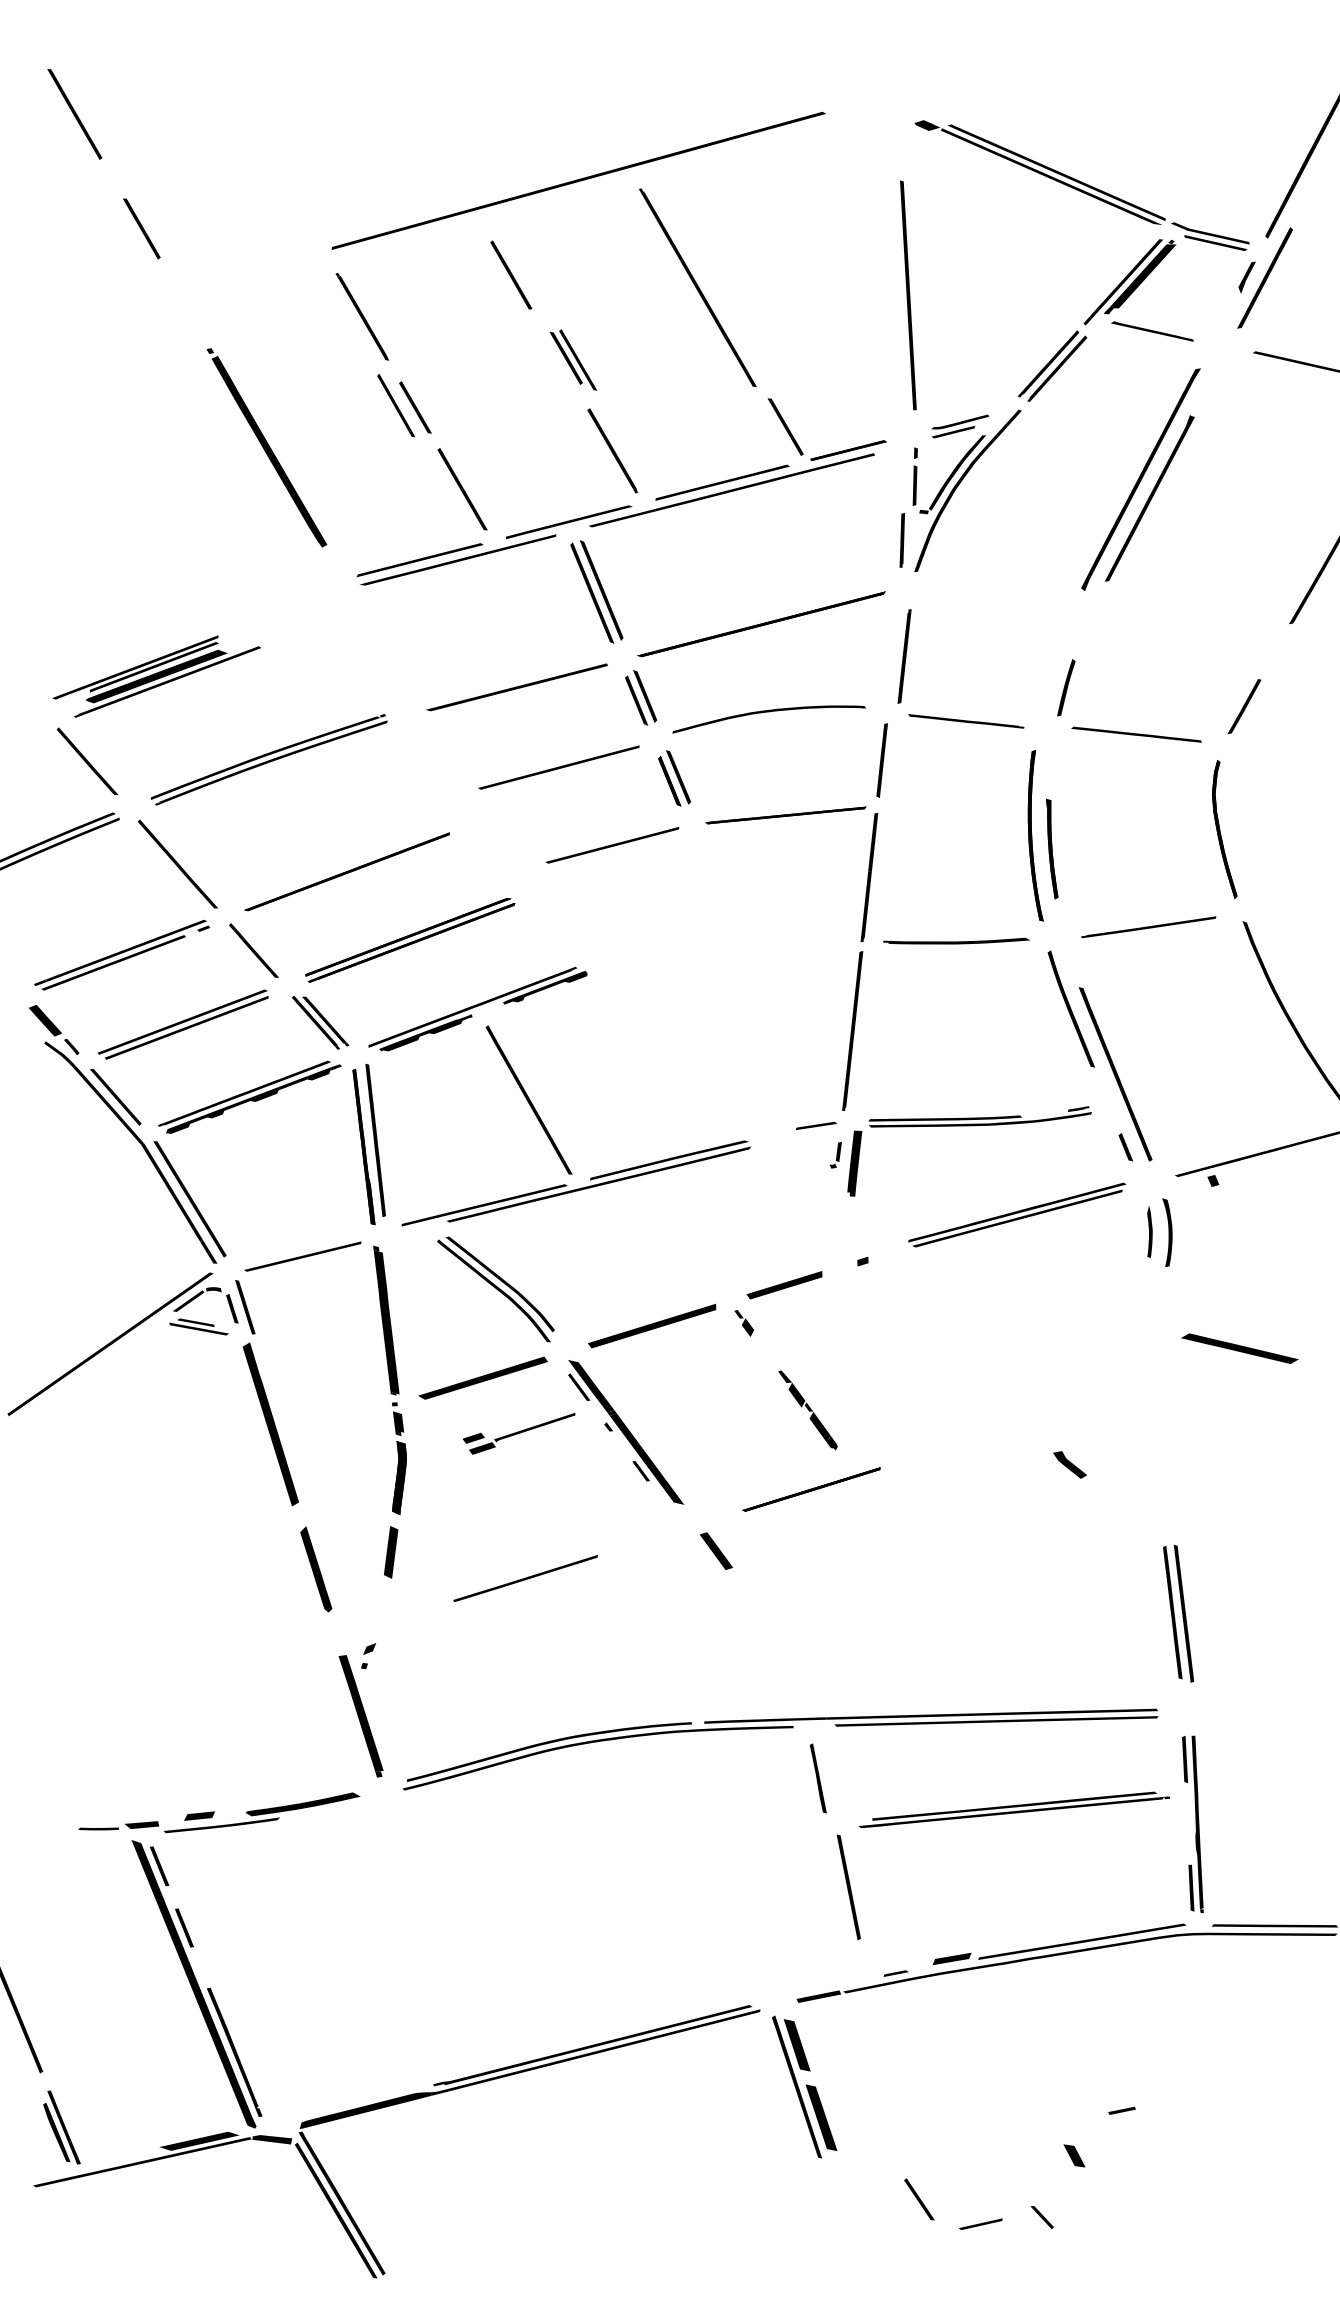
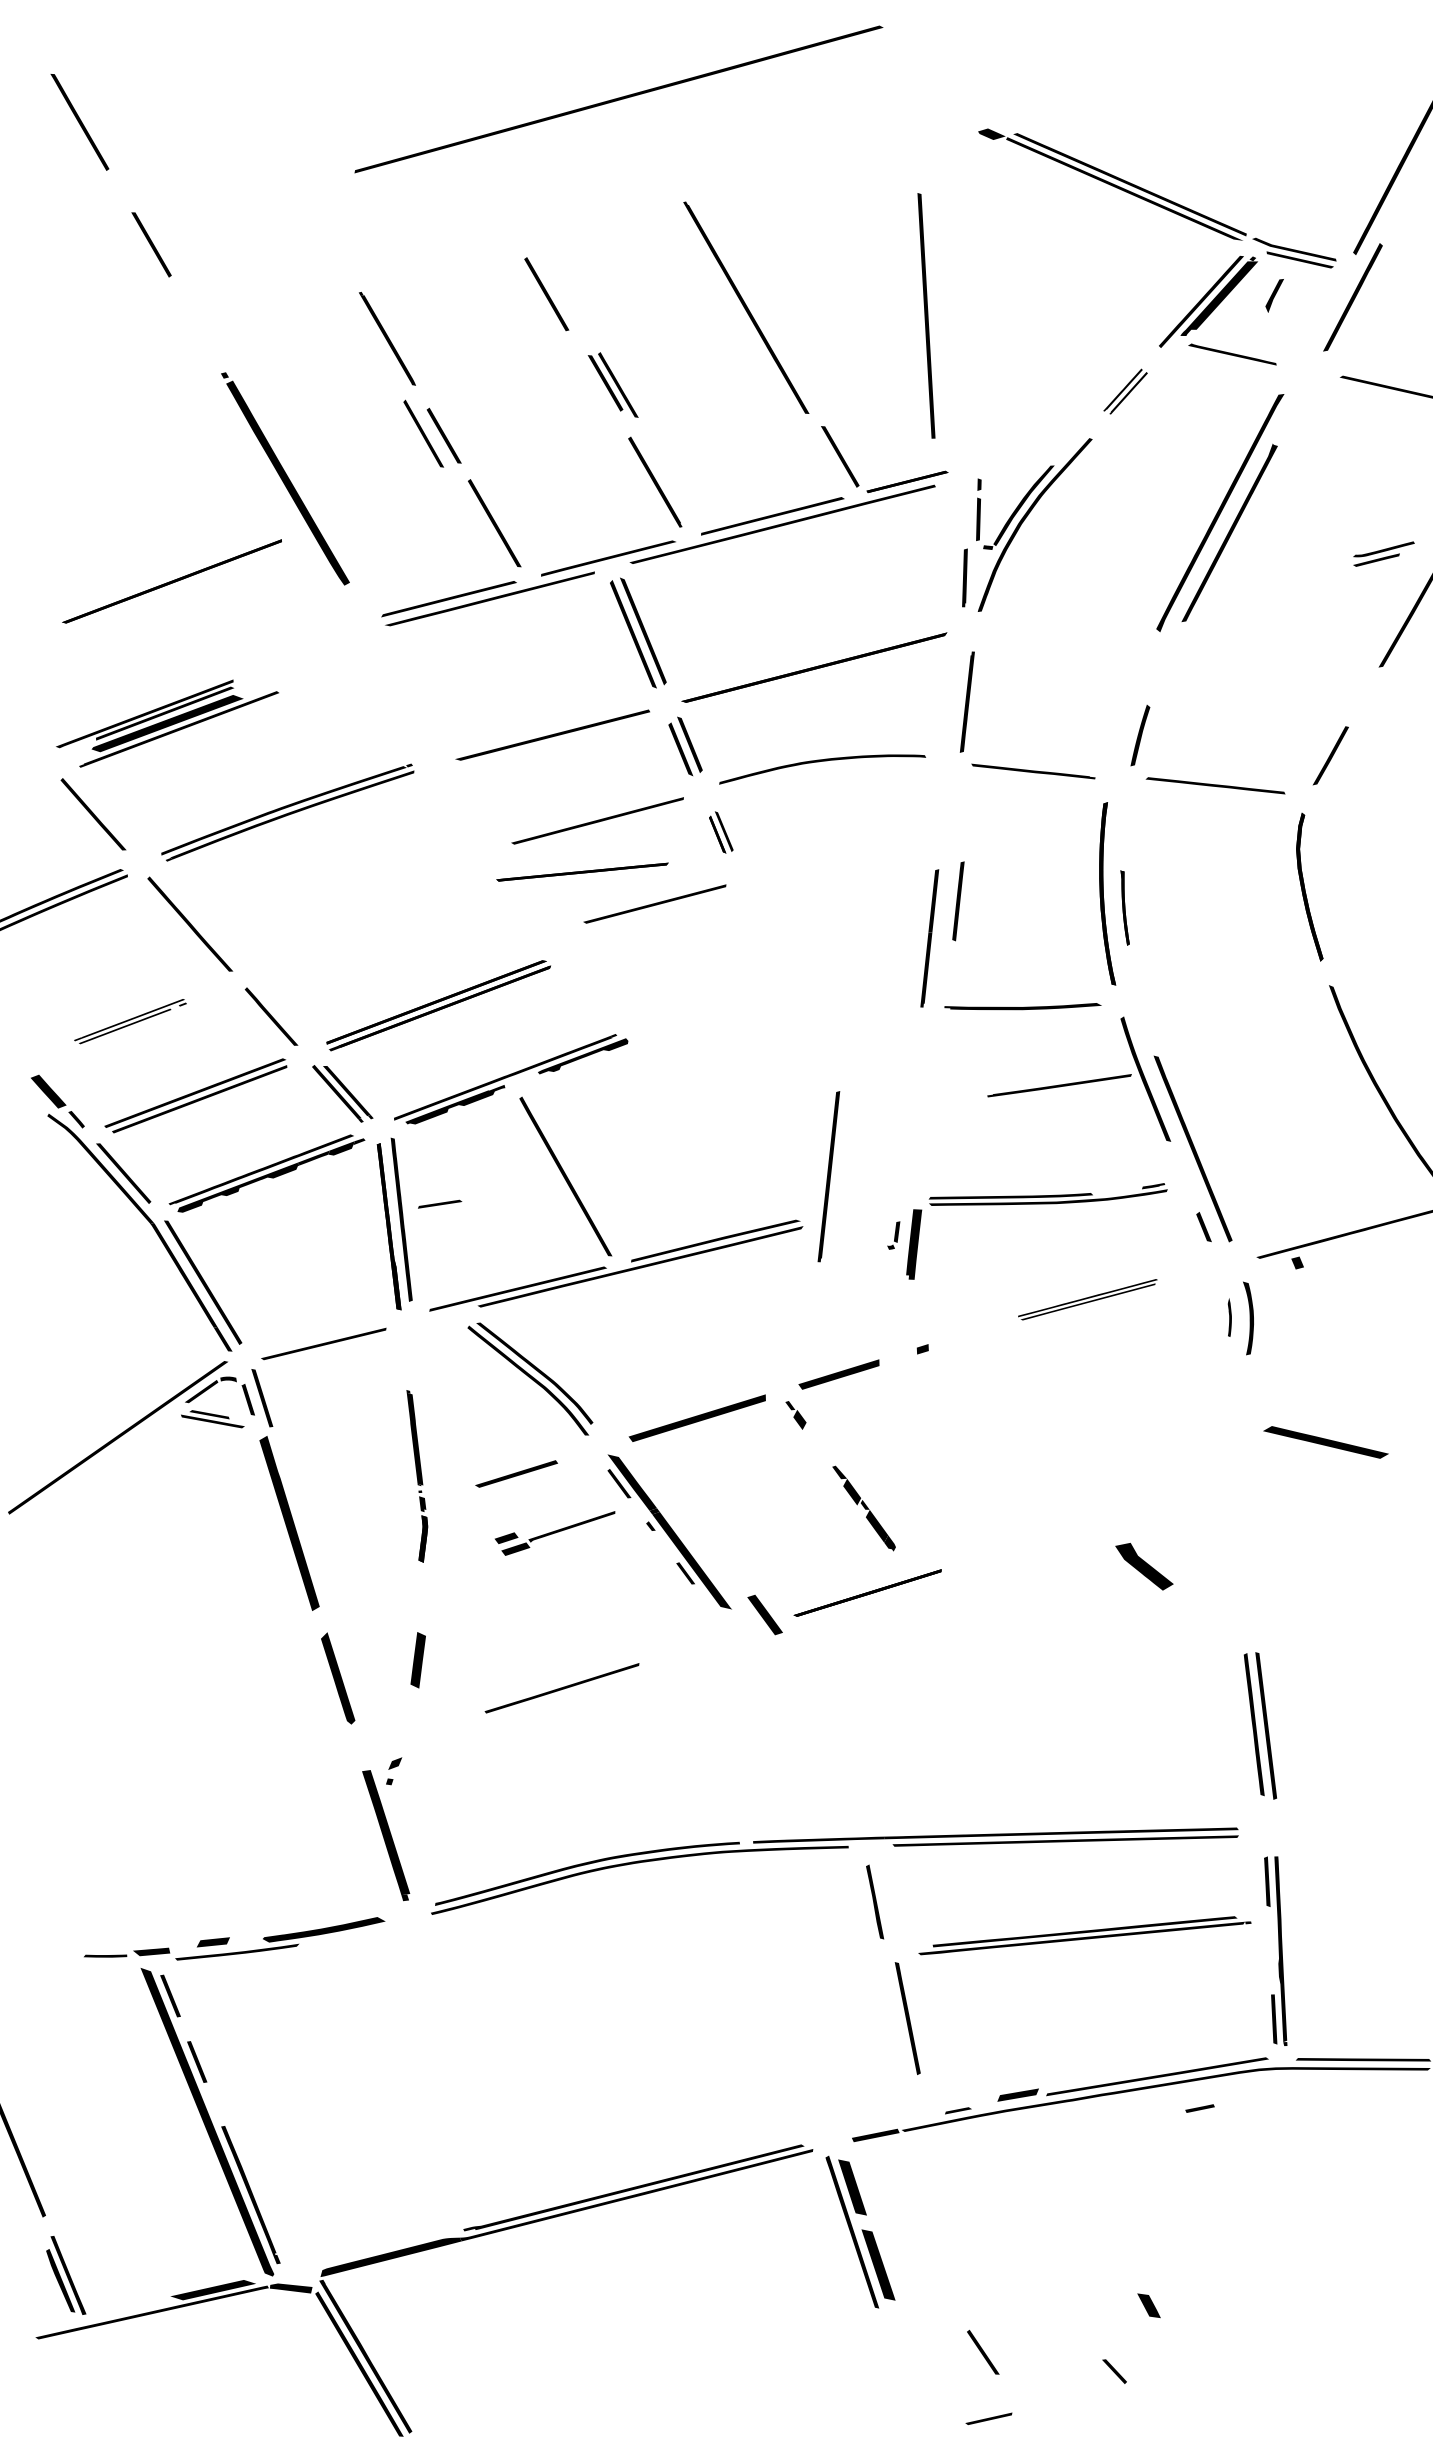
line: (578, 180) -> (618, 99), moved
part: (1246, 277) -> (1274, 295), moved
part: (908, 295) -> (926, 315), moved
part: (1052, 366) -> (1125, 391), size x0.6
part: (959, 425) -> (1383, 553), moved
part: (882, 760) -> (958, 901), moved
part: (673, 778) -> (720, 832), size x0.7
line: (785, 814) -> (582, 871), moved
part: (1051, 848) -> (1124, 907), size x0.7
line: (346, 871) -> (171, 581), moved
line: (1148, 927) -> (1059, 1085), moved
part: (122, 955) -> (130, 1021), size x0.6
part: (852, 1030) -> (828, 1176), moved
line: (816, 1125) -> (440, 1203), moved
part: (1016, 1215) -> (1087, 1299), size x0.6
part: (1149, 1231) -> (1229, 1317), size x0.7
part: (483, 1377) -> (516, 1473), size x0.6
part: (390, 1380) -> (417, 1476), size x0.6
part: (1070, 1464) -> (1144, 1566), size x1.6
part: (715, 1551) -> (764, 1615), moved
line: (1121, 2110) -> (1199, 2108), moved
line: (980, 2223) -> (988, 2418), moved

